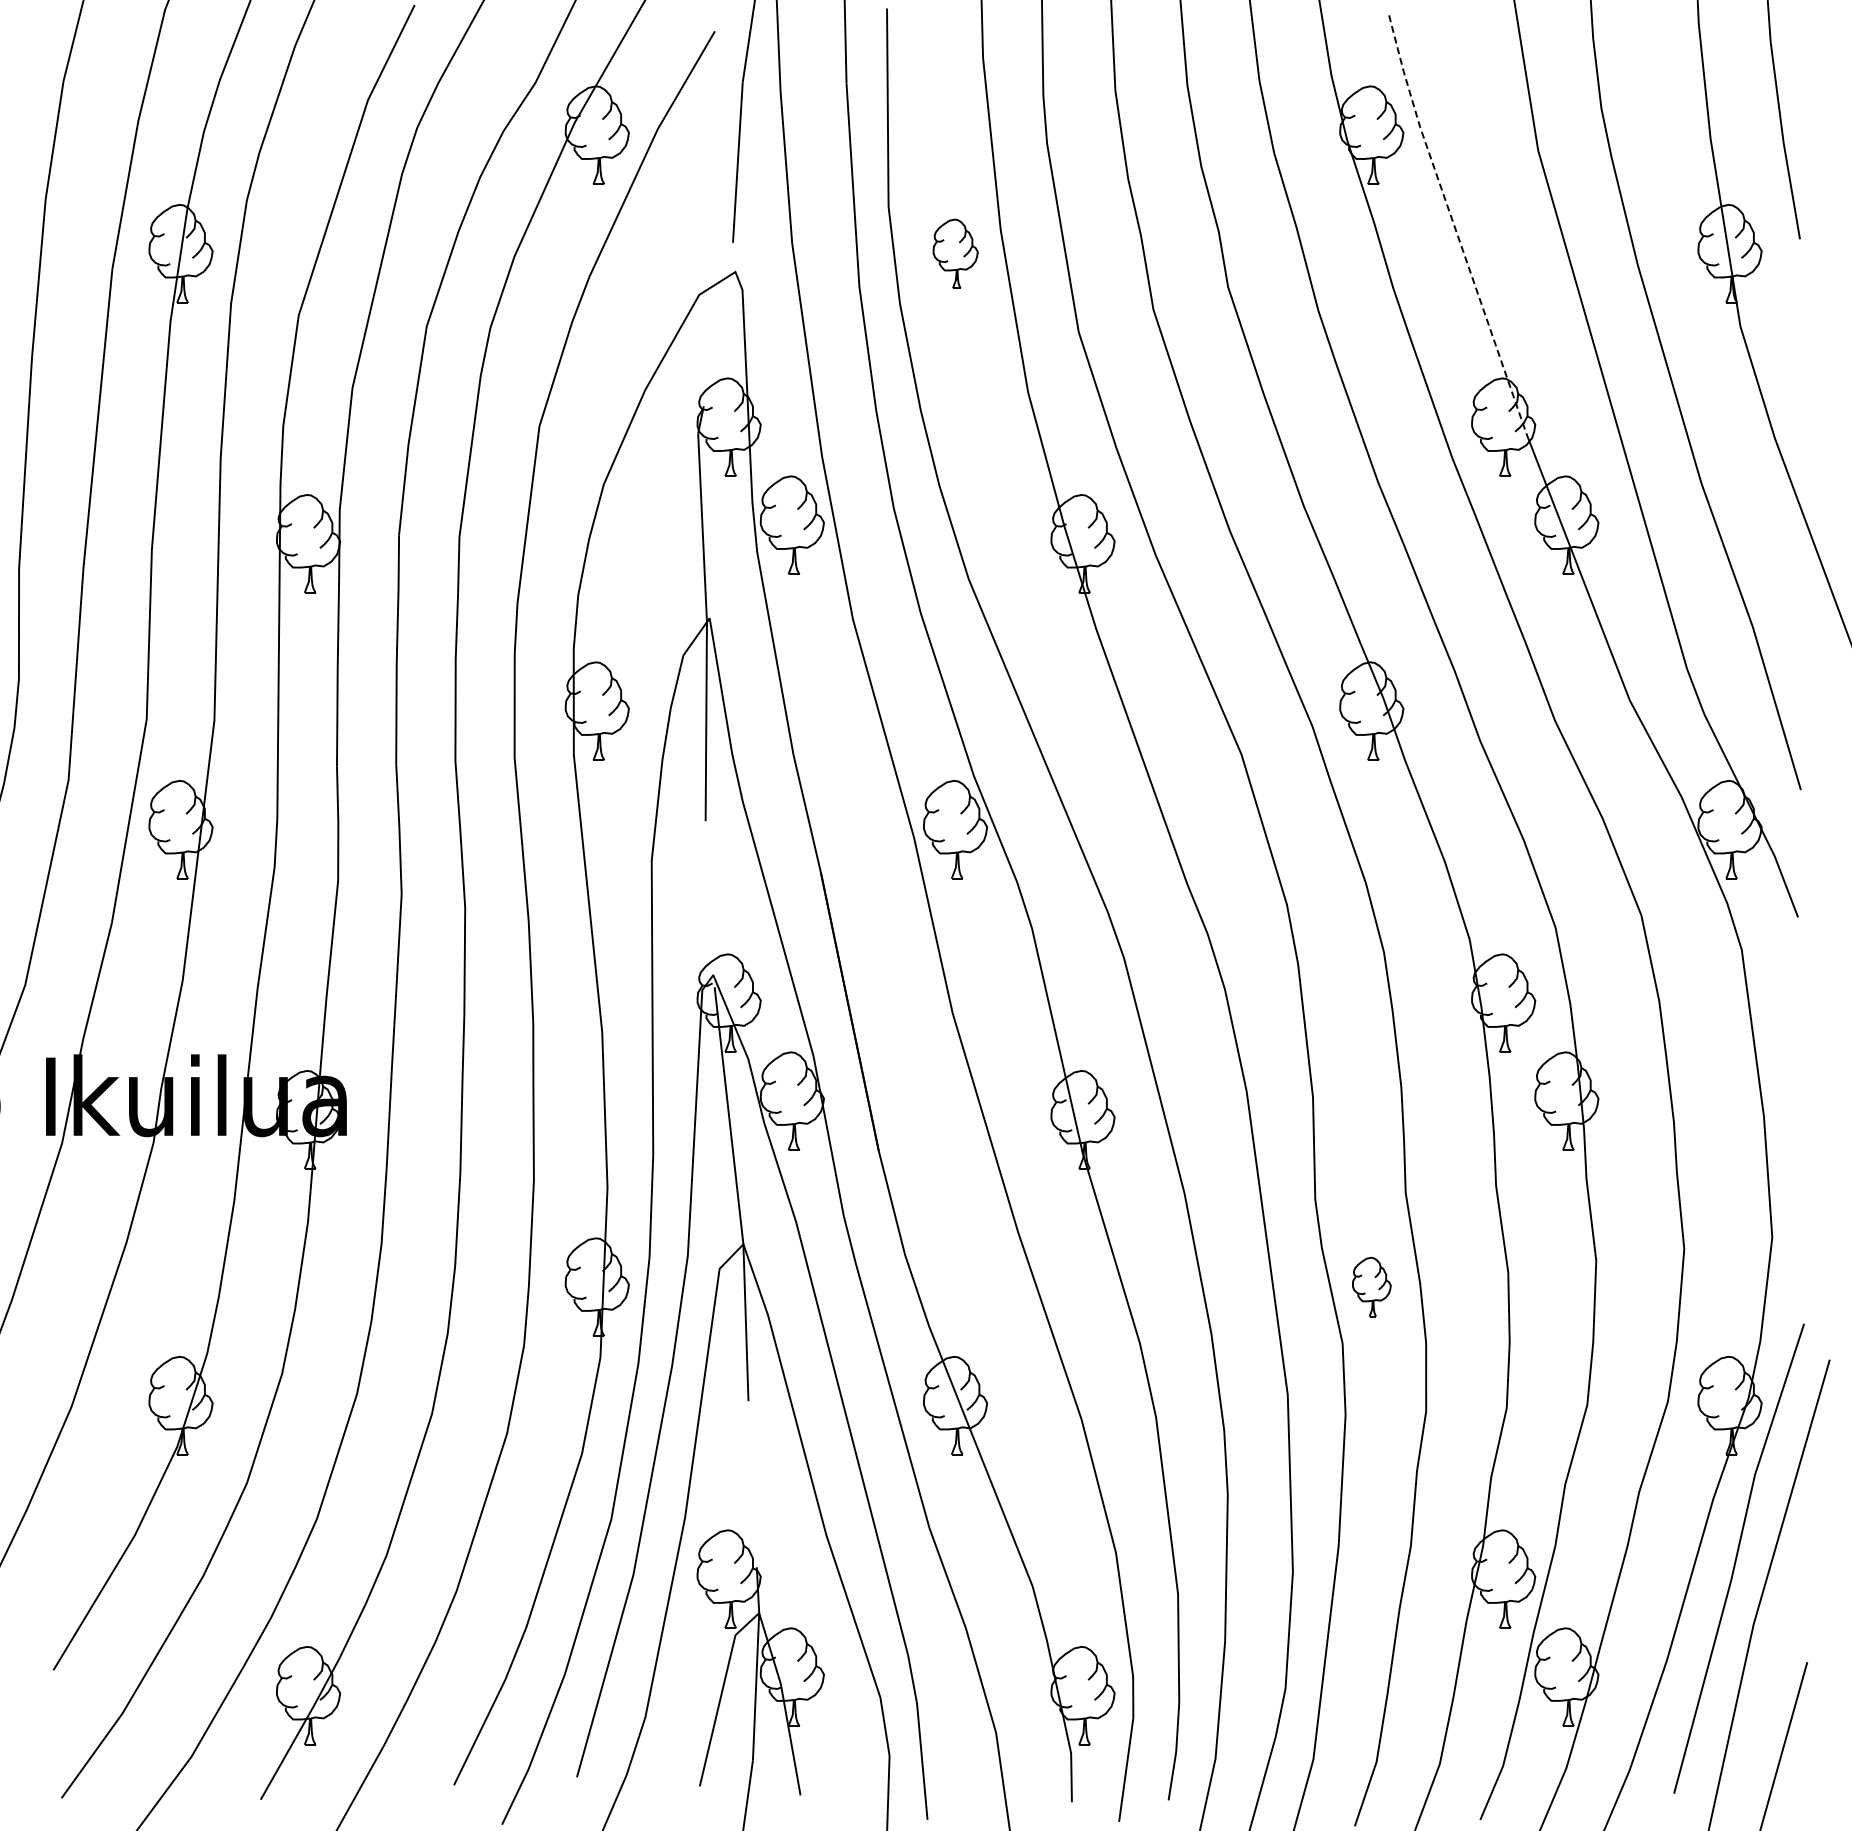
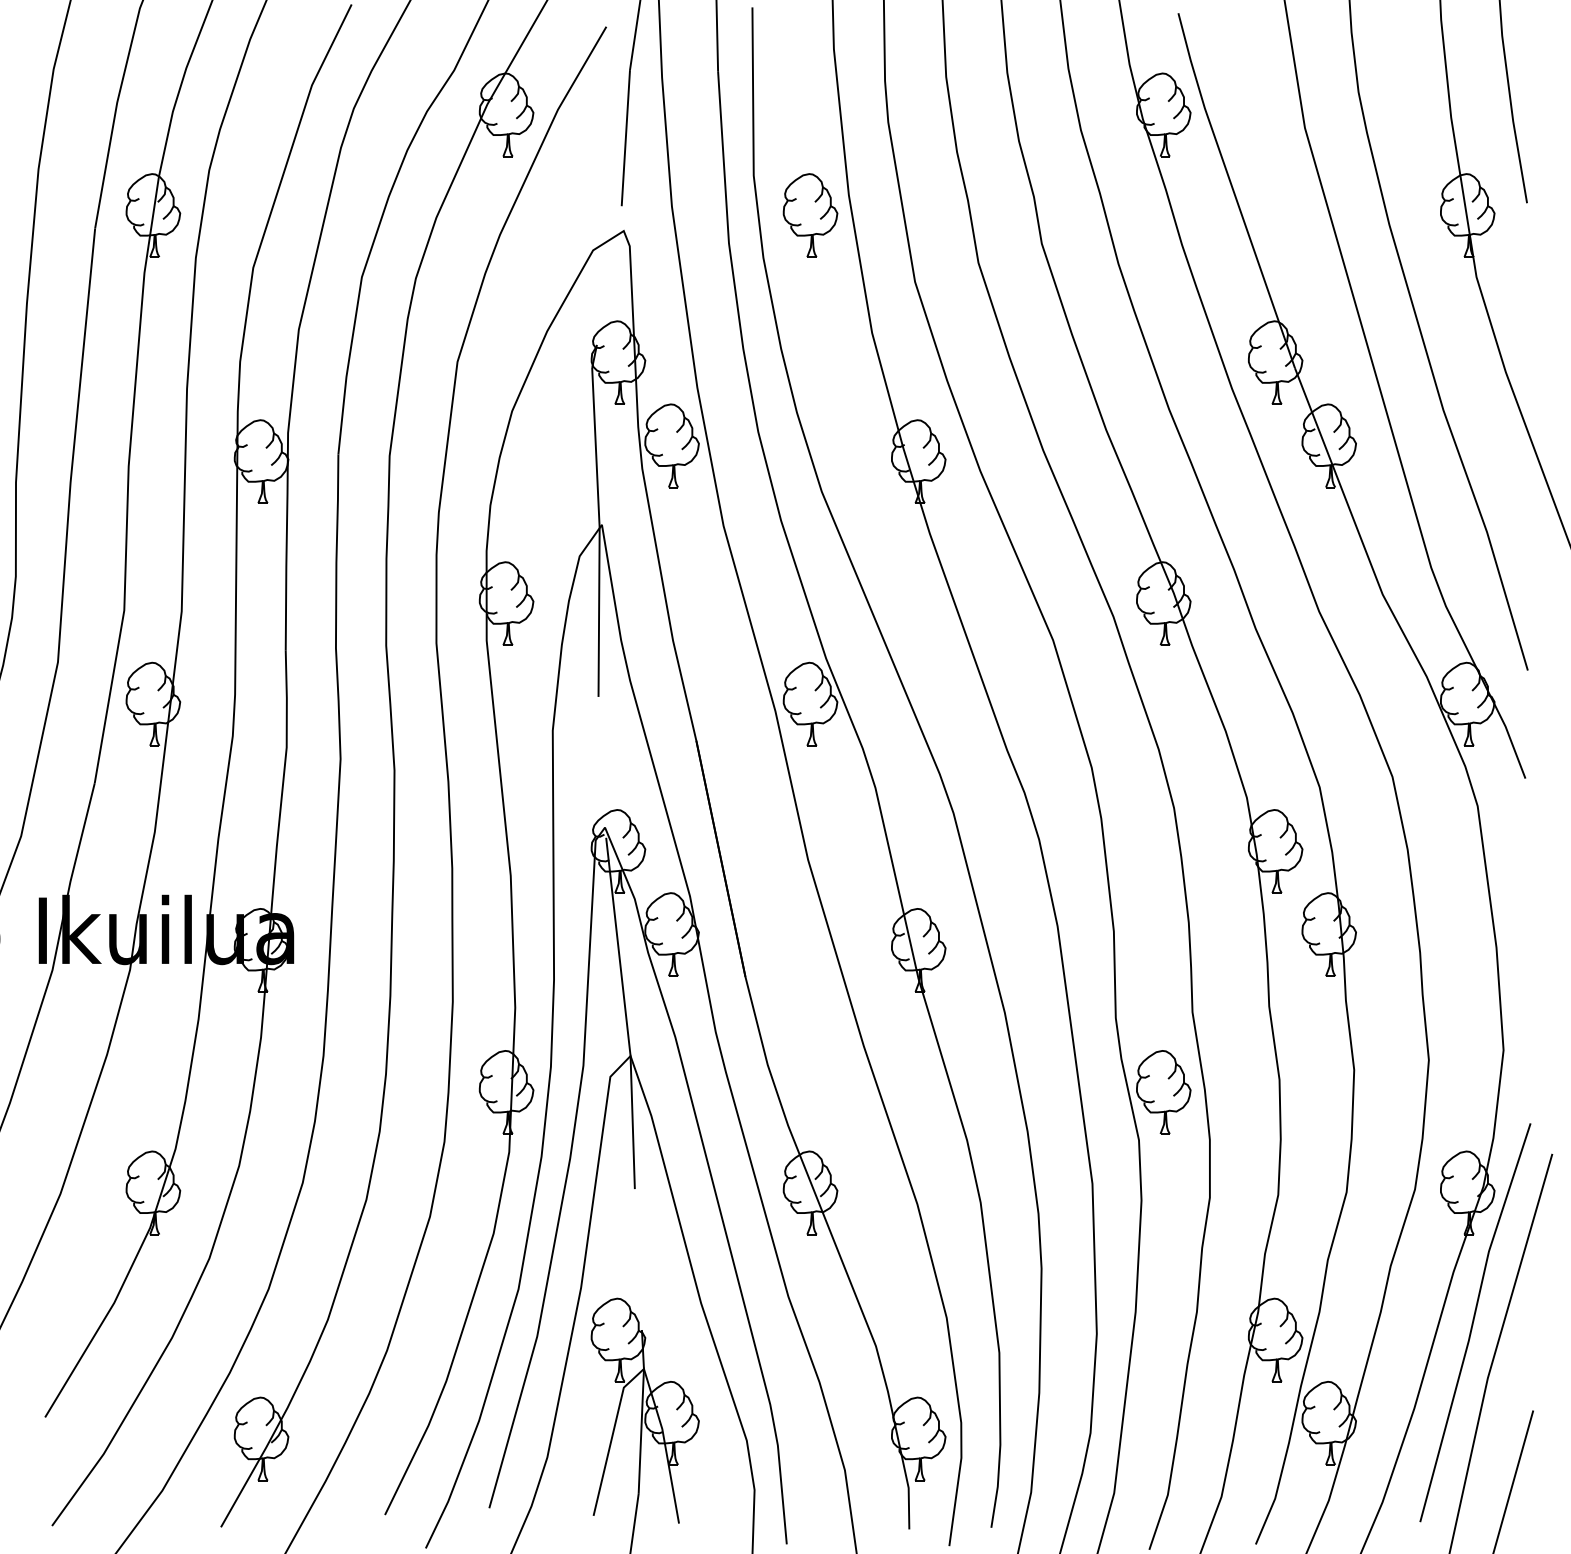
line: (1453, 224) -> (1233, 190), dashed -> solid
part: (955, 253) -> (810, 215), size x1.43
part: (1371, 1286) -> (1163, 1091), size x1.67

